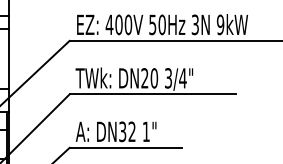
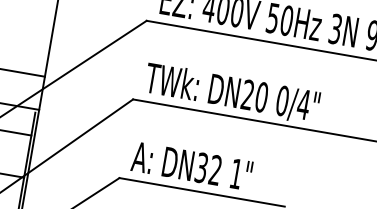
text: (168, 78) -> (282, 101), 3/4" -> 0/4"

